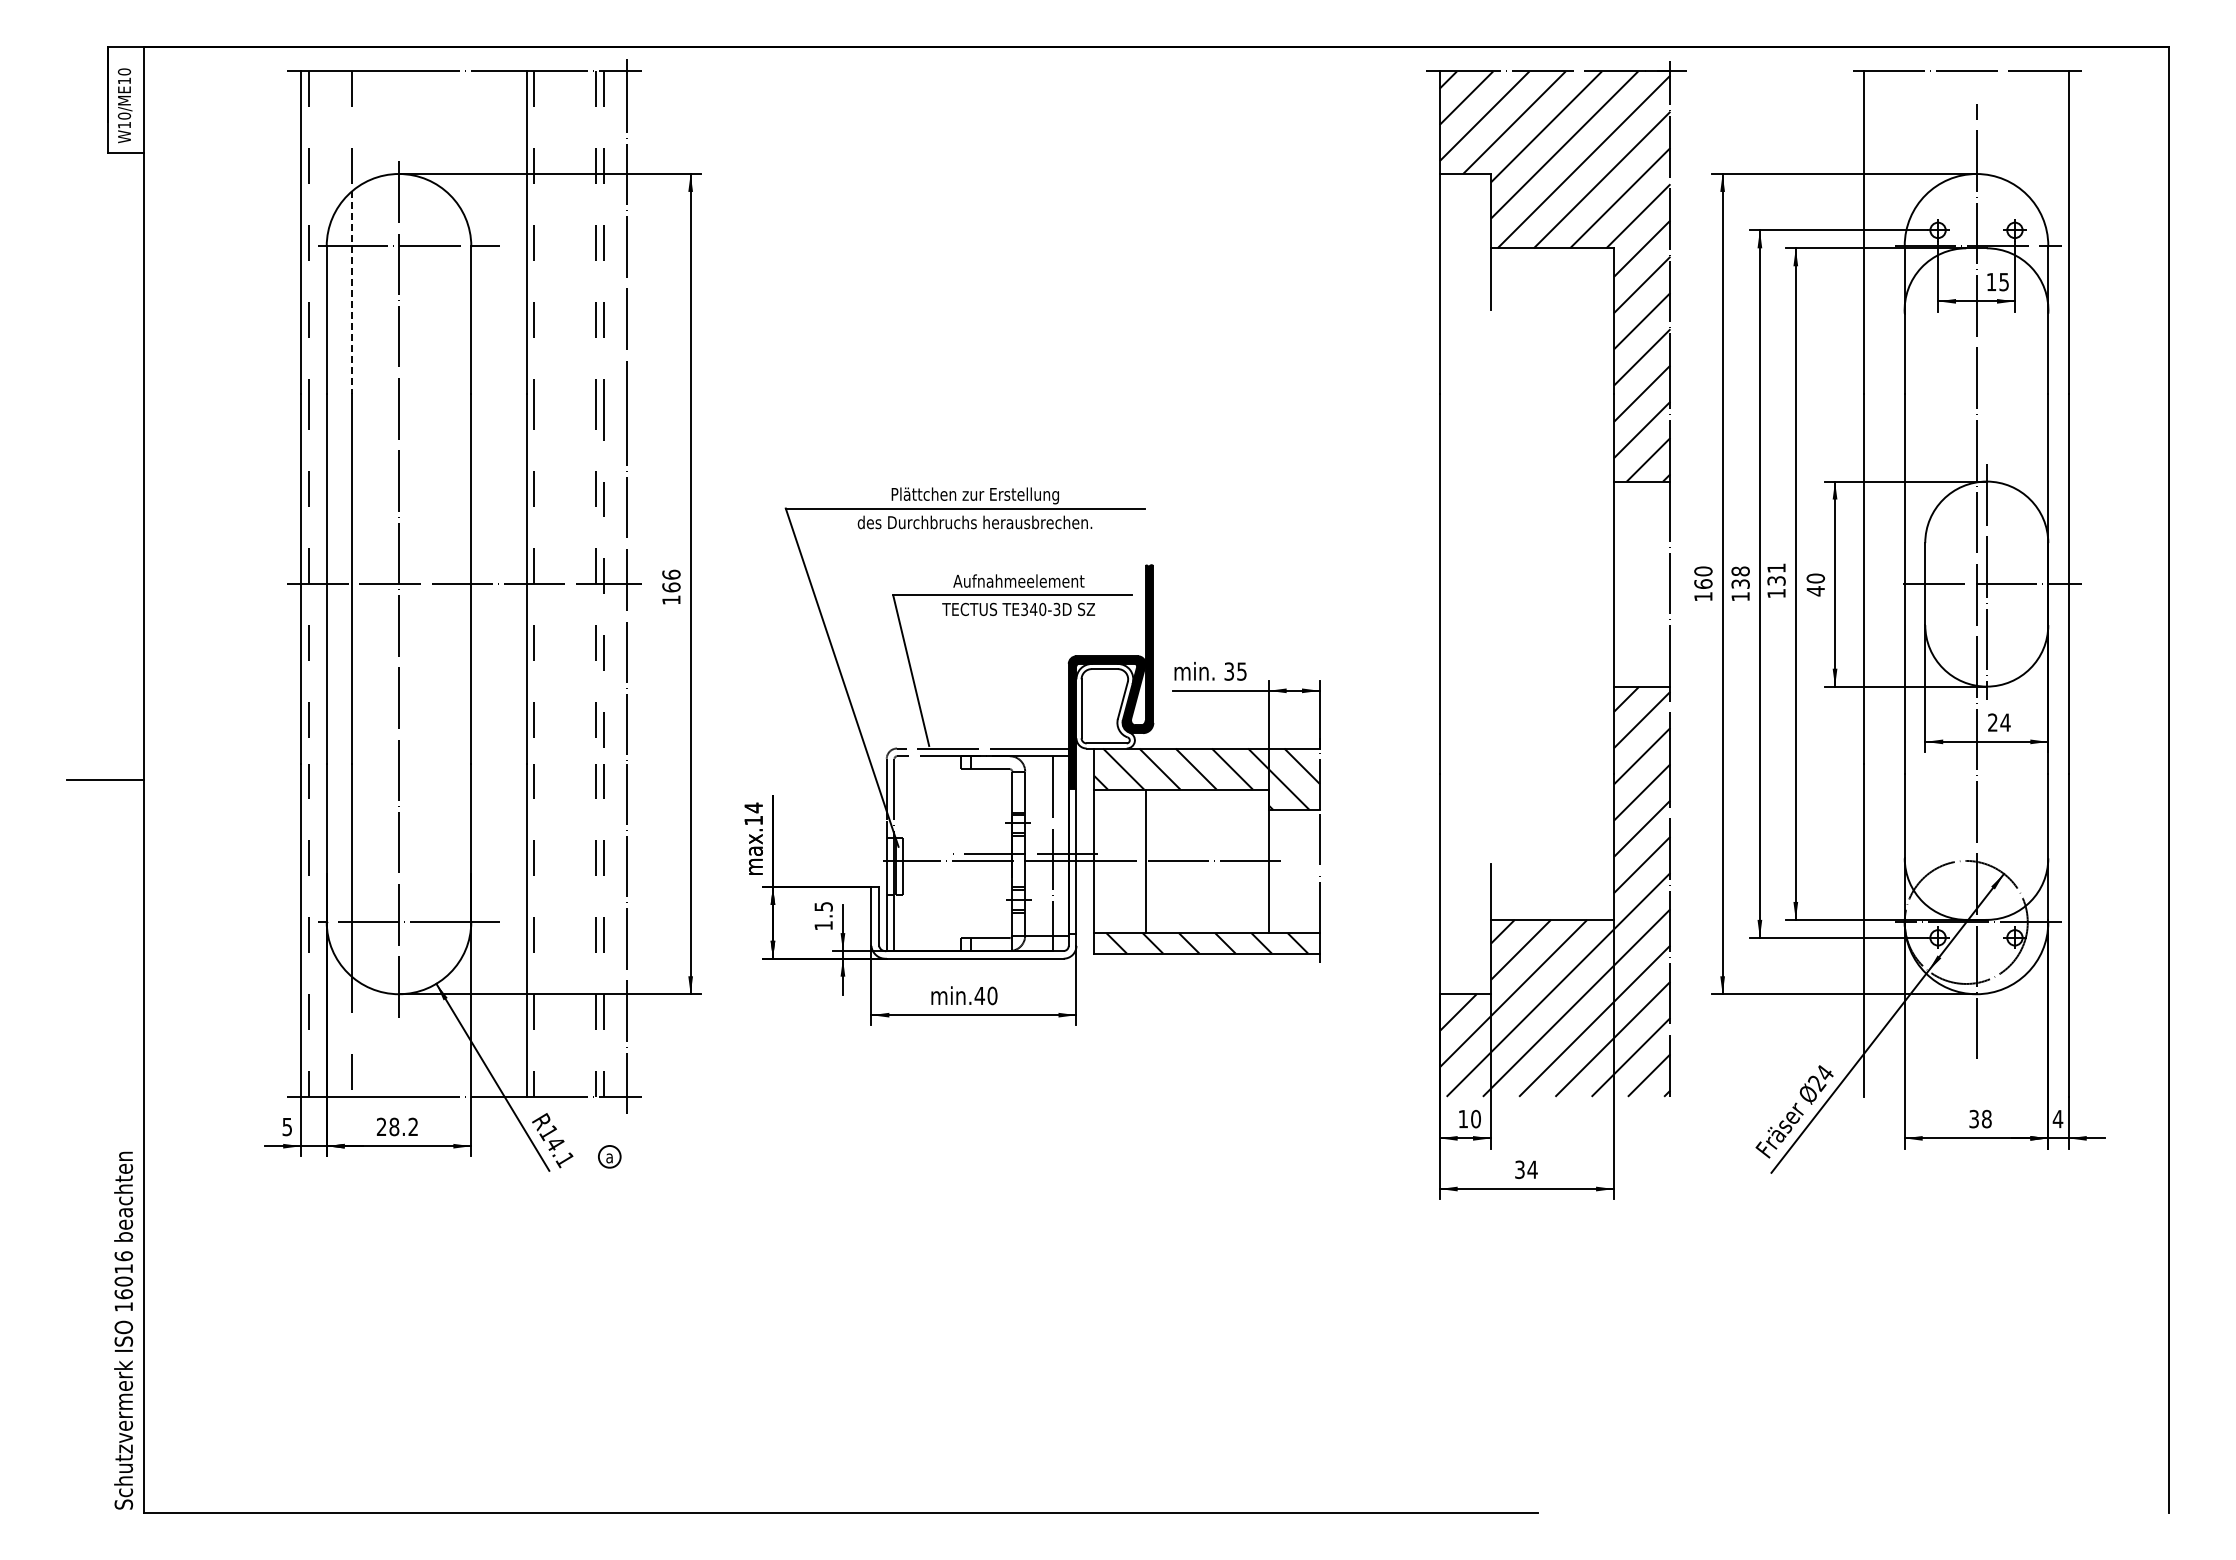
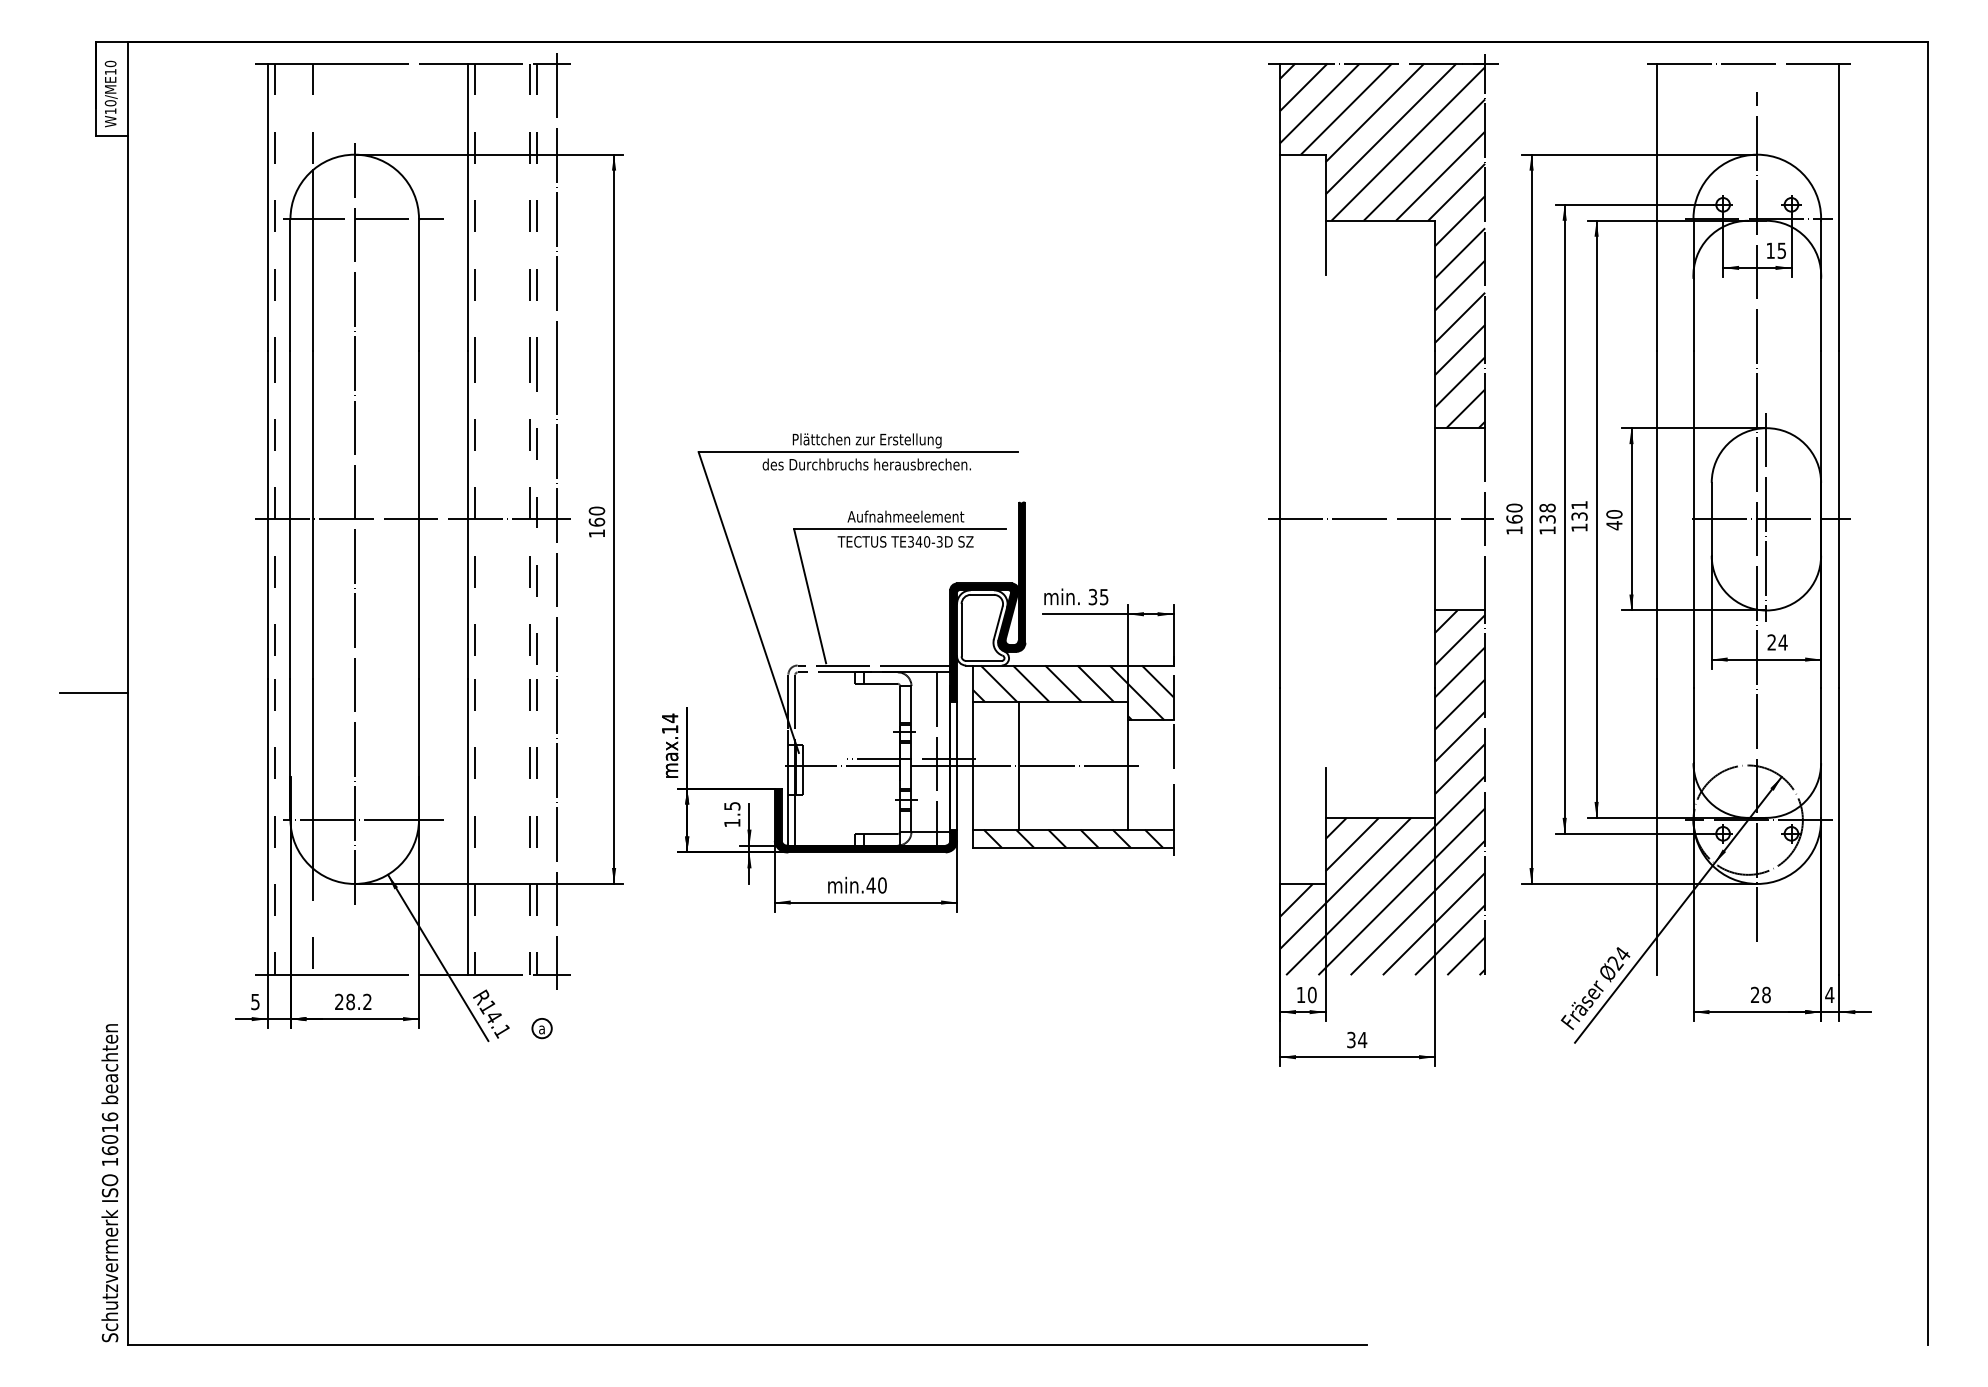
line: (352, 292) -> (313, 260), dashed -> solid
text: (671, 574) -> (597, 510), 166 -> 160
line: (1553, 584) -> (1381, 519), added
fill: (973, 922) -> (865, 820), added
text: (1973, 1119) -> (1754, 995), 38 -> 28

